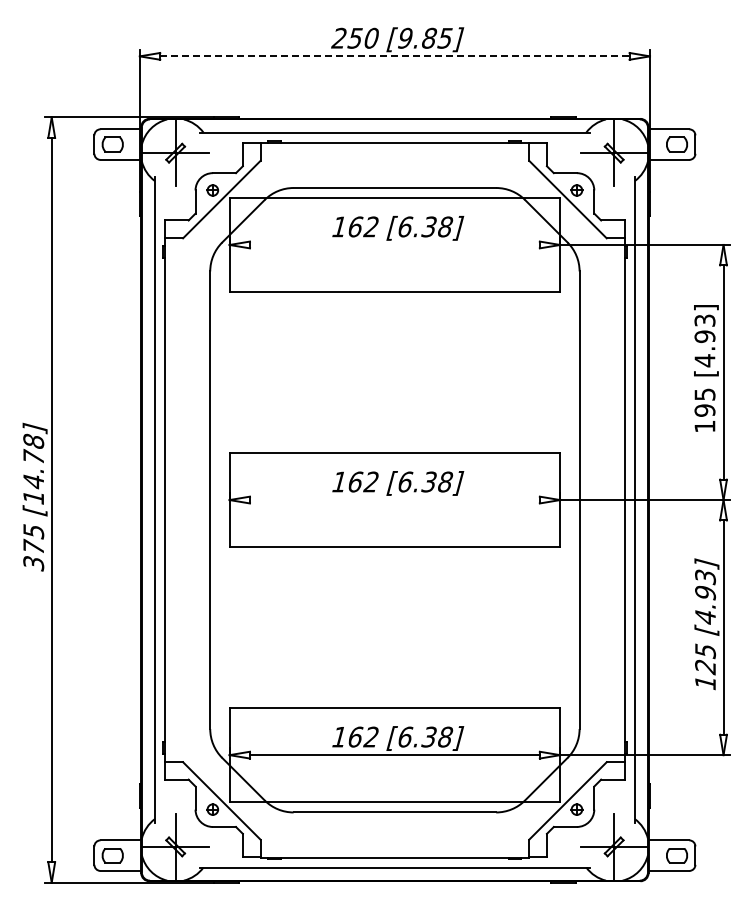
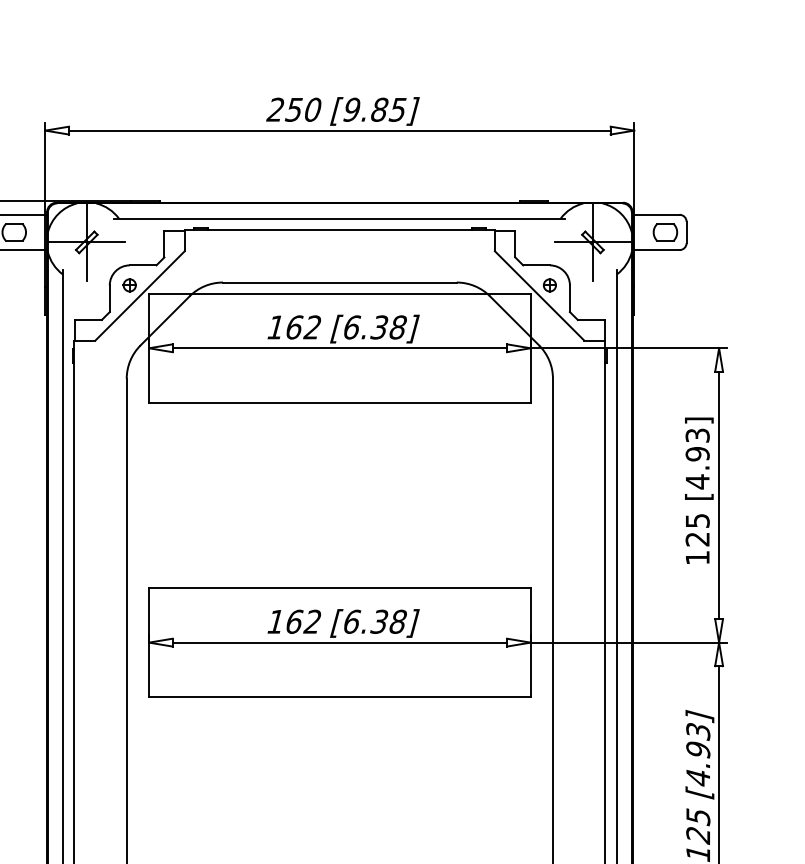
line: (394, 56) -> (339, 130), dashed -> solid
line: (394, 244) -> (339, 347), added
text: (704, 410) -> (697, 539), 195 -> 125
line: (394, 500) -> (339, 643), added

